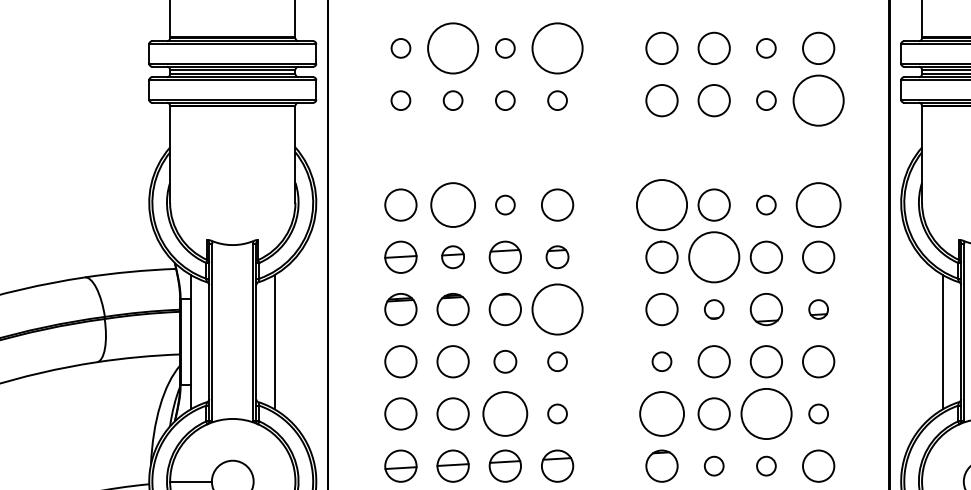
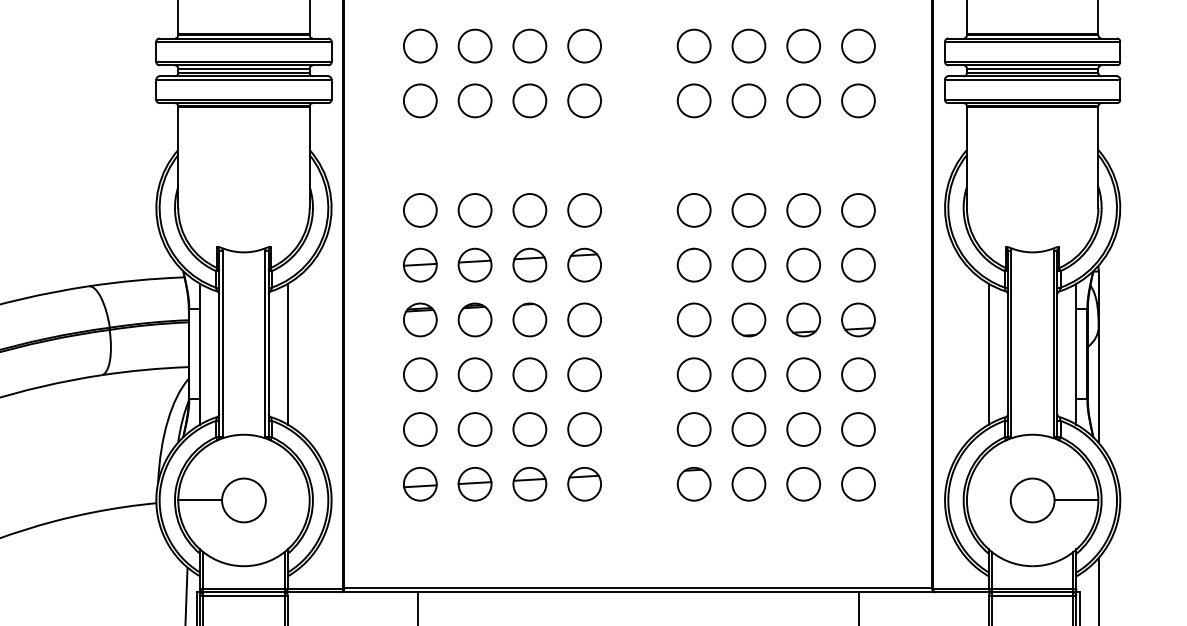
circle: (401, 47) -> (420, 45), size x1.67
circle: (452, 47) -> (474, 45), size x0.62
circle: (504, 47) -> (529, 45), size x1.67
circle: (557, 47) -> (584, 45), size x0.62
circle: (766, 47) -> (803, 45), size x1.67
circle: (400, 100) -> (419, 100), size x1.67
circle: (452, 100) -> (474, 100), size x1.67
circle: (504, 100) -> (529, 100), size x1.67
circle: (557, 100) -> (584, 100), size x1.67
circle: (766, 100) -> (803, 100), size x1.67
circle: (818, 100) -> (858, 100), size x0.62
circle: (452, 205) -> (474, 210), size x0.71
circle: (504, 205) -> (529, 210), size x1.67
circle: (661, 205) -> (693, 210), size x0.62
circle: (766, 205) -> (803, 210), size x1.67
circle: (818, 205) -> (858, 210), size x0.71
part: (452, 256) -> (474, 264), size x1.43
part: (557, 256) -> (584, 264), size x1.43
circle: (713, 256) -> (748, 264), size x0.62
circle: (557, 309) -> (584, 319), size x0.62
part: (713, 309) -> (748, 319), size x1.67
part: (818, 309) -> (858, 319), size x1.67
circle: (504, 361) -> (529, 374), size x1.43
circle: (557, 361) -> (584, 374), size x1.67
circle: (661, 361) -> (693, 374), size x1.67
circle: (504, 413) -> (529, 429), size x0.71
circle: (557, 413) -> (584, 429), size x1.67
circle: (661, 413) -> (693, 429), size x0.71
circle: (766, 413) -> (803, 429), size x0.62
circle: (818, 413) -> (858, 429), size x1.67
circle: (713, 465) -> (748, 483), size x1.67
circle: (766, 465) -> (803, 483), size x1.67

